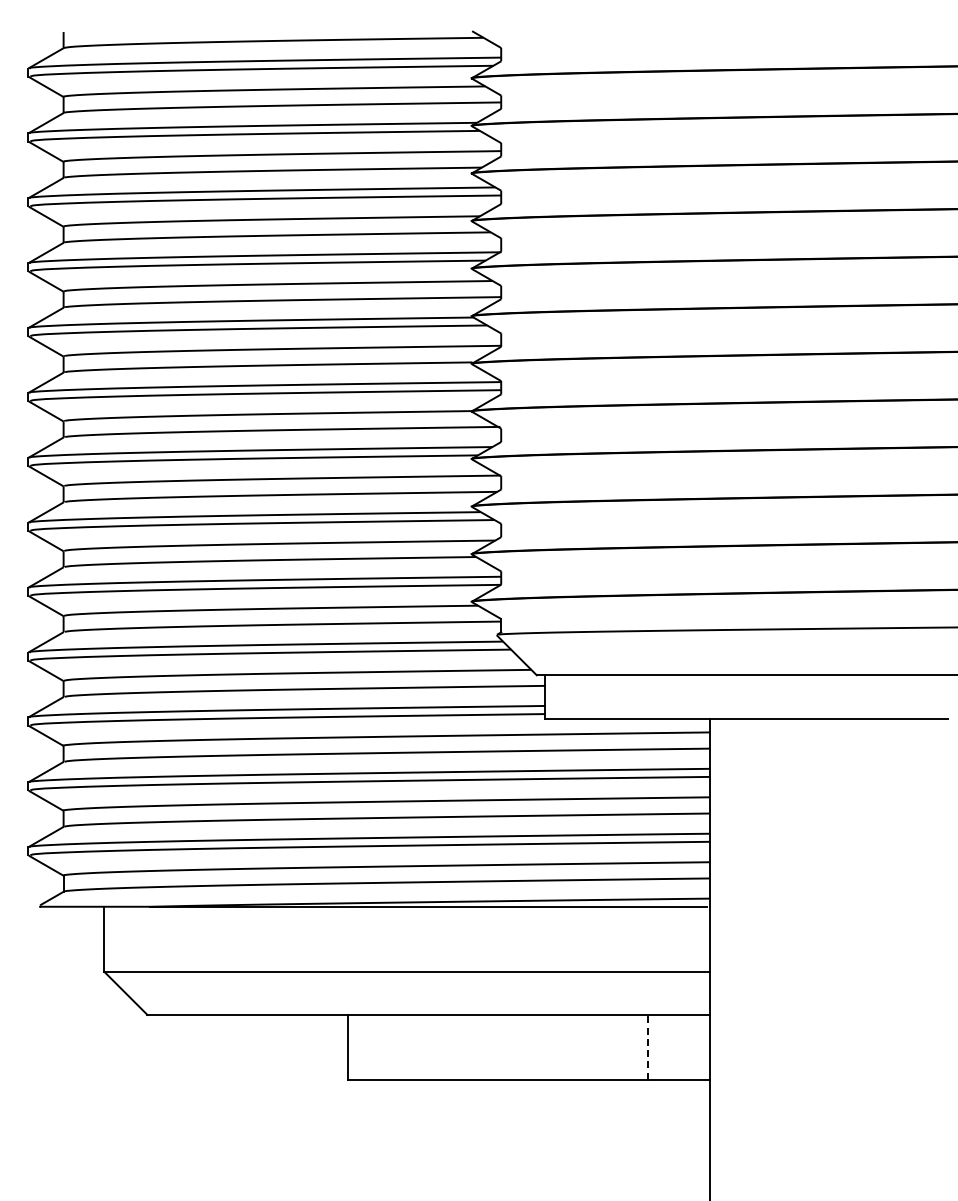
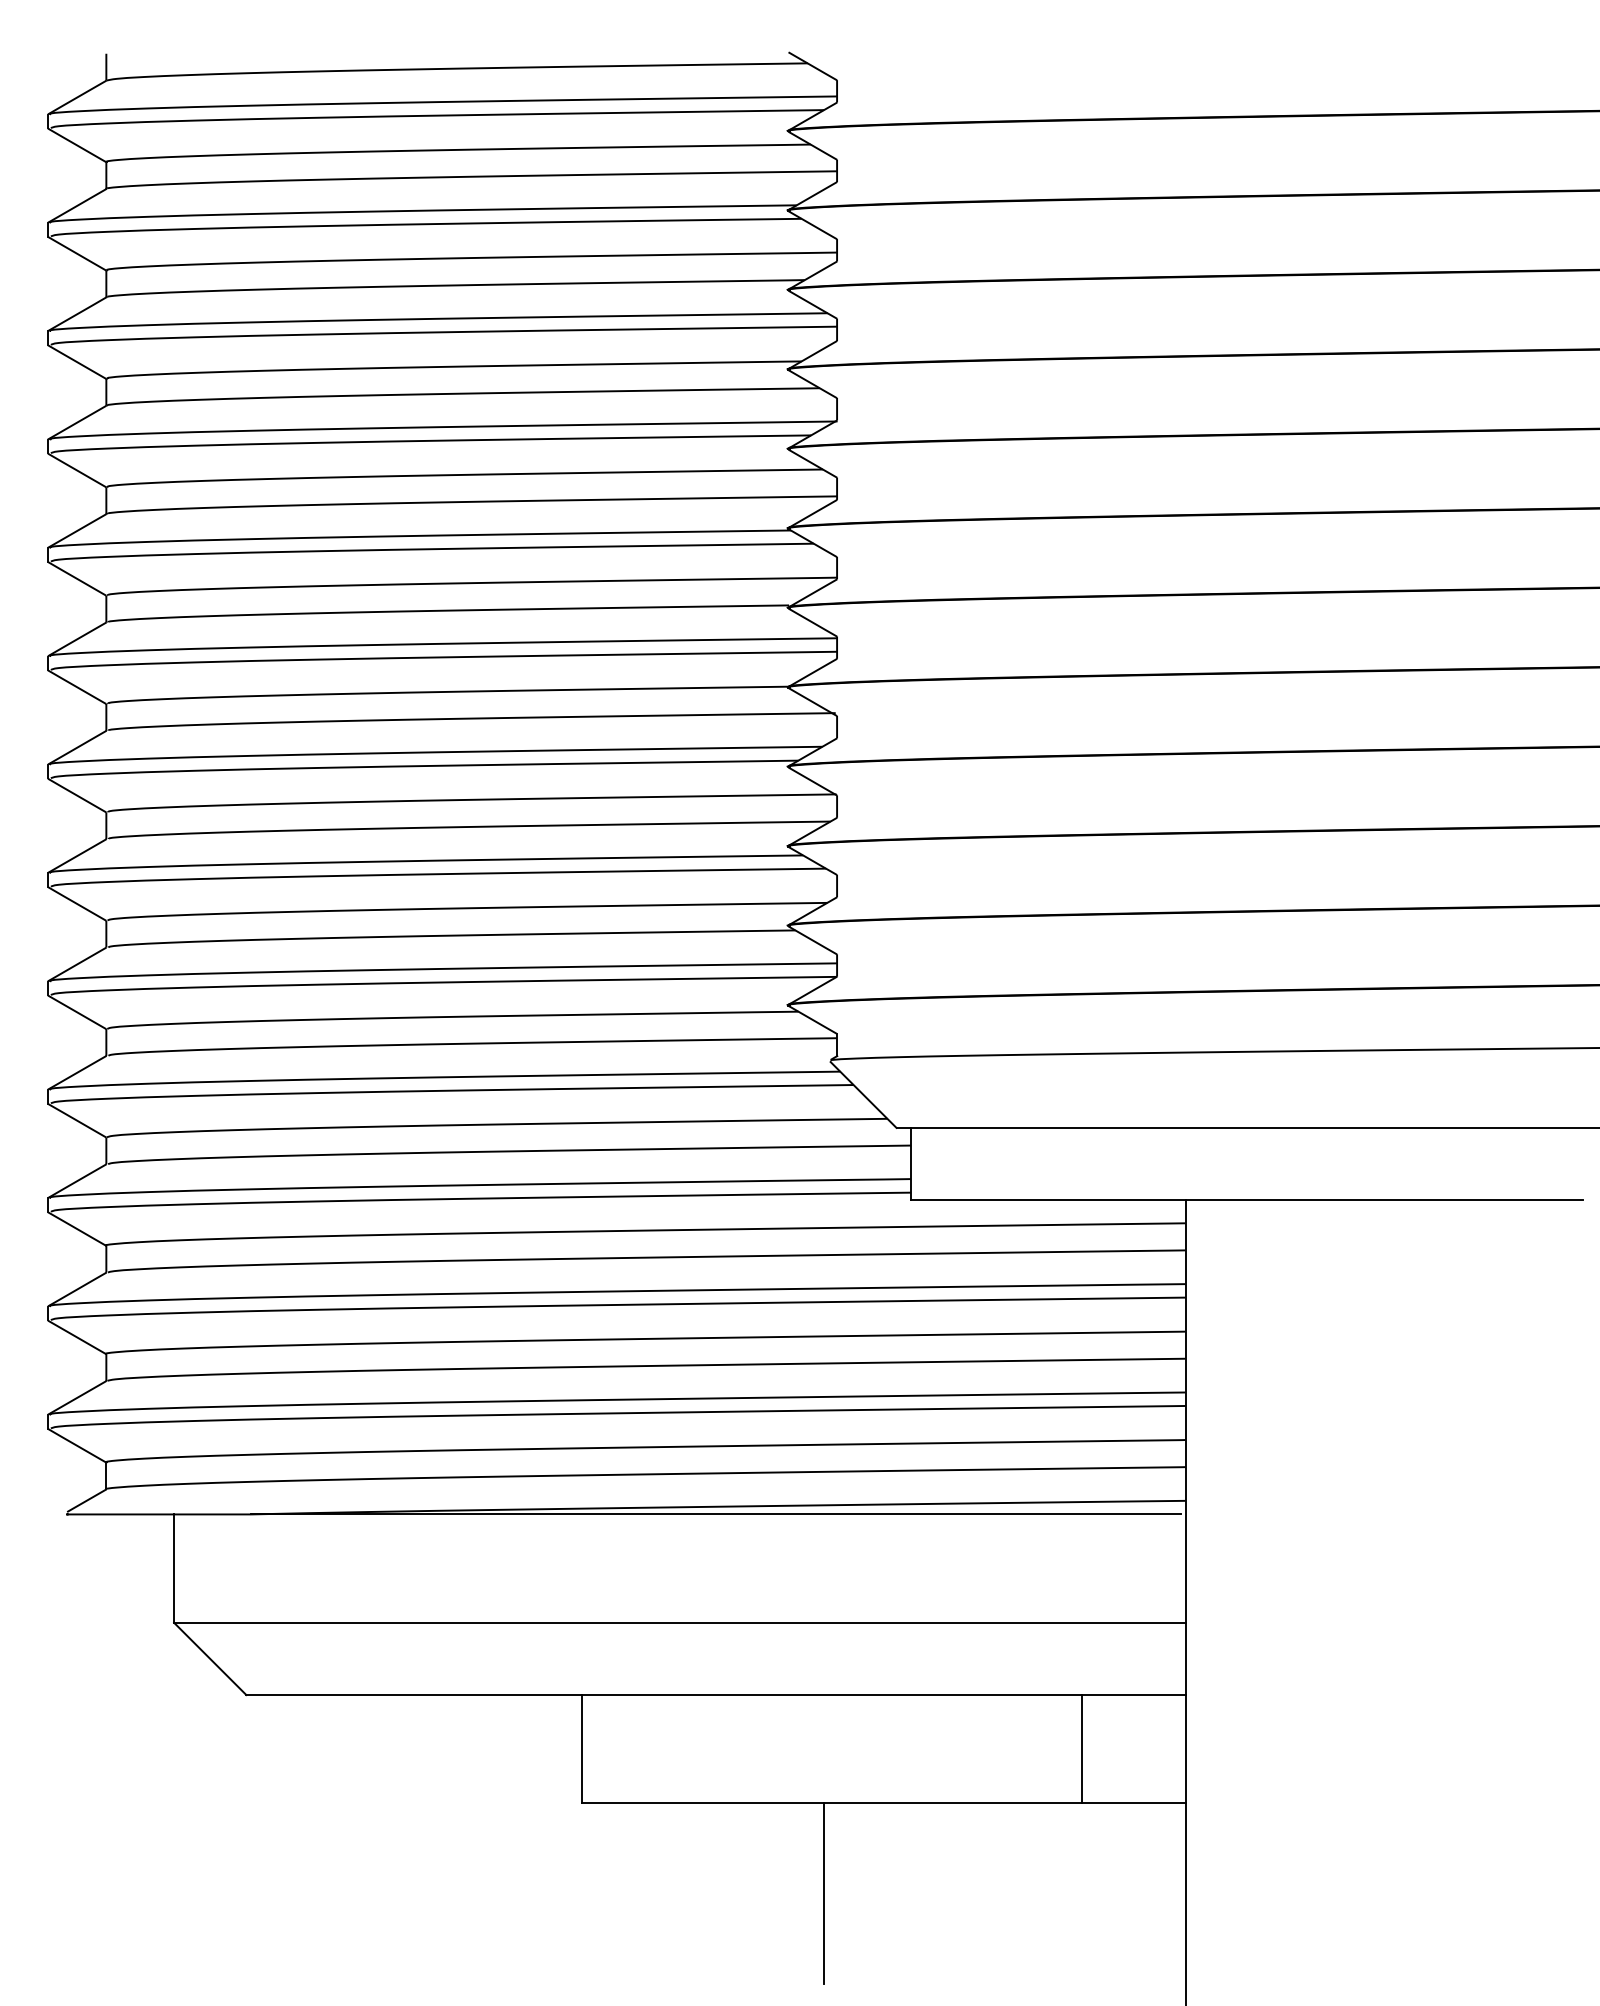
line: (648, 1046) -> (1083, 1747), dashed -> solid
line: (493, 1133) -> (824, 1893), added

